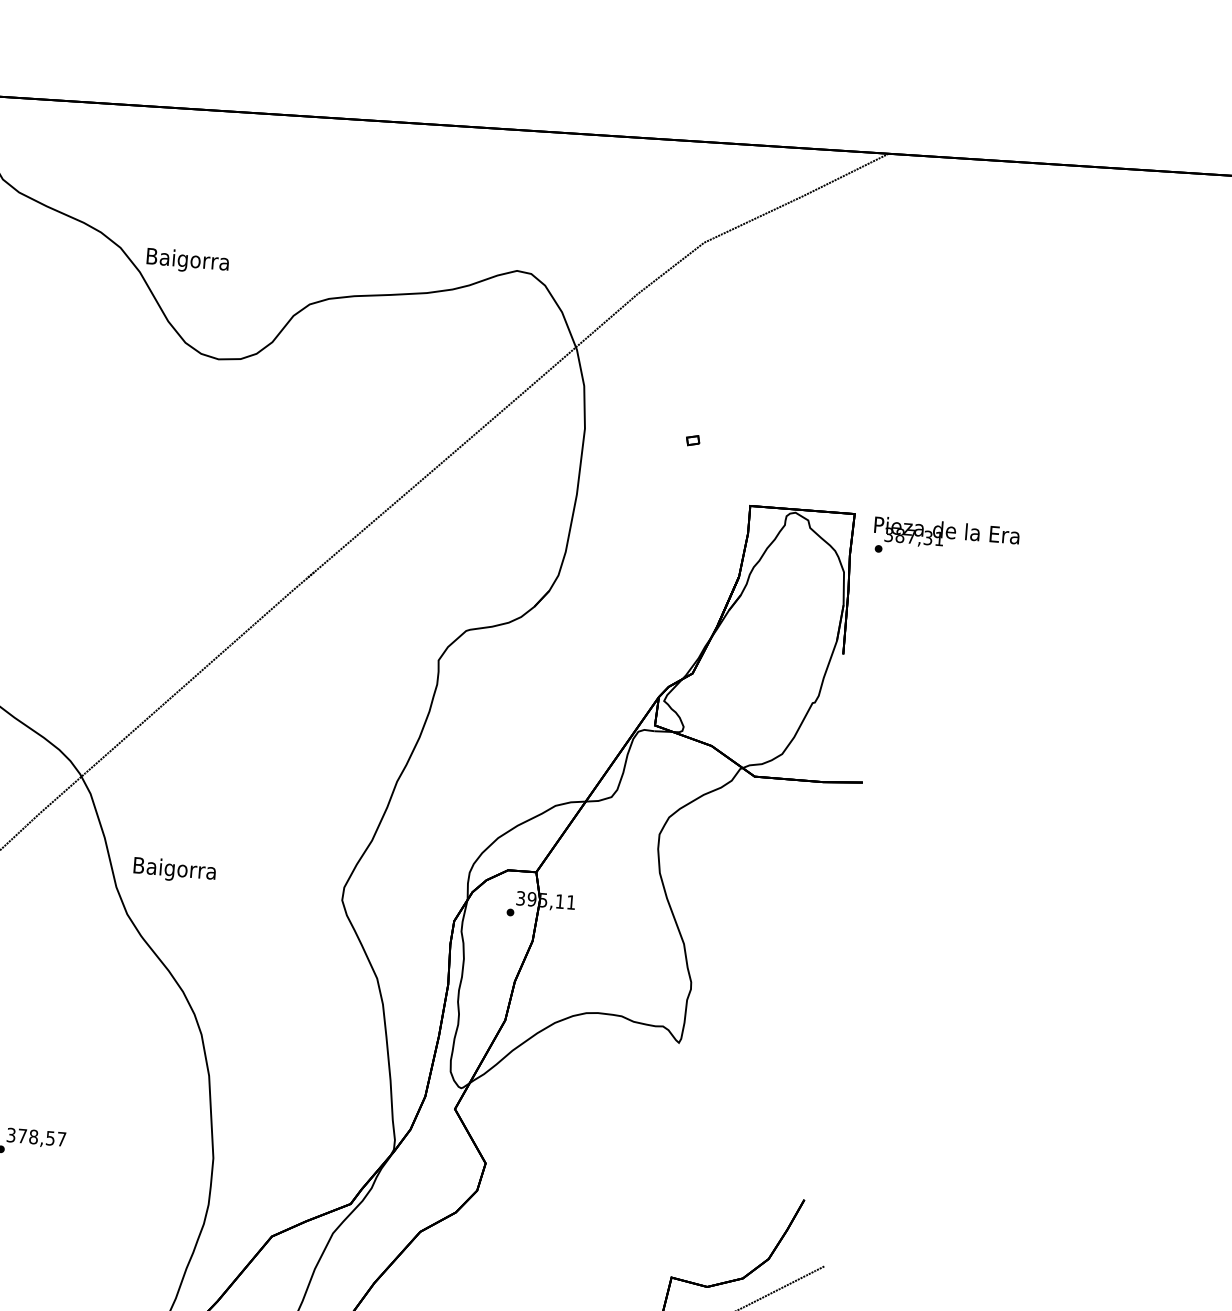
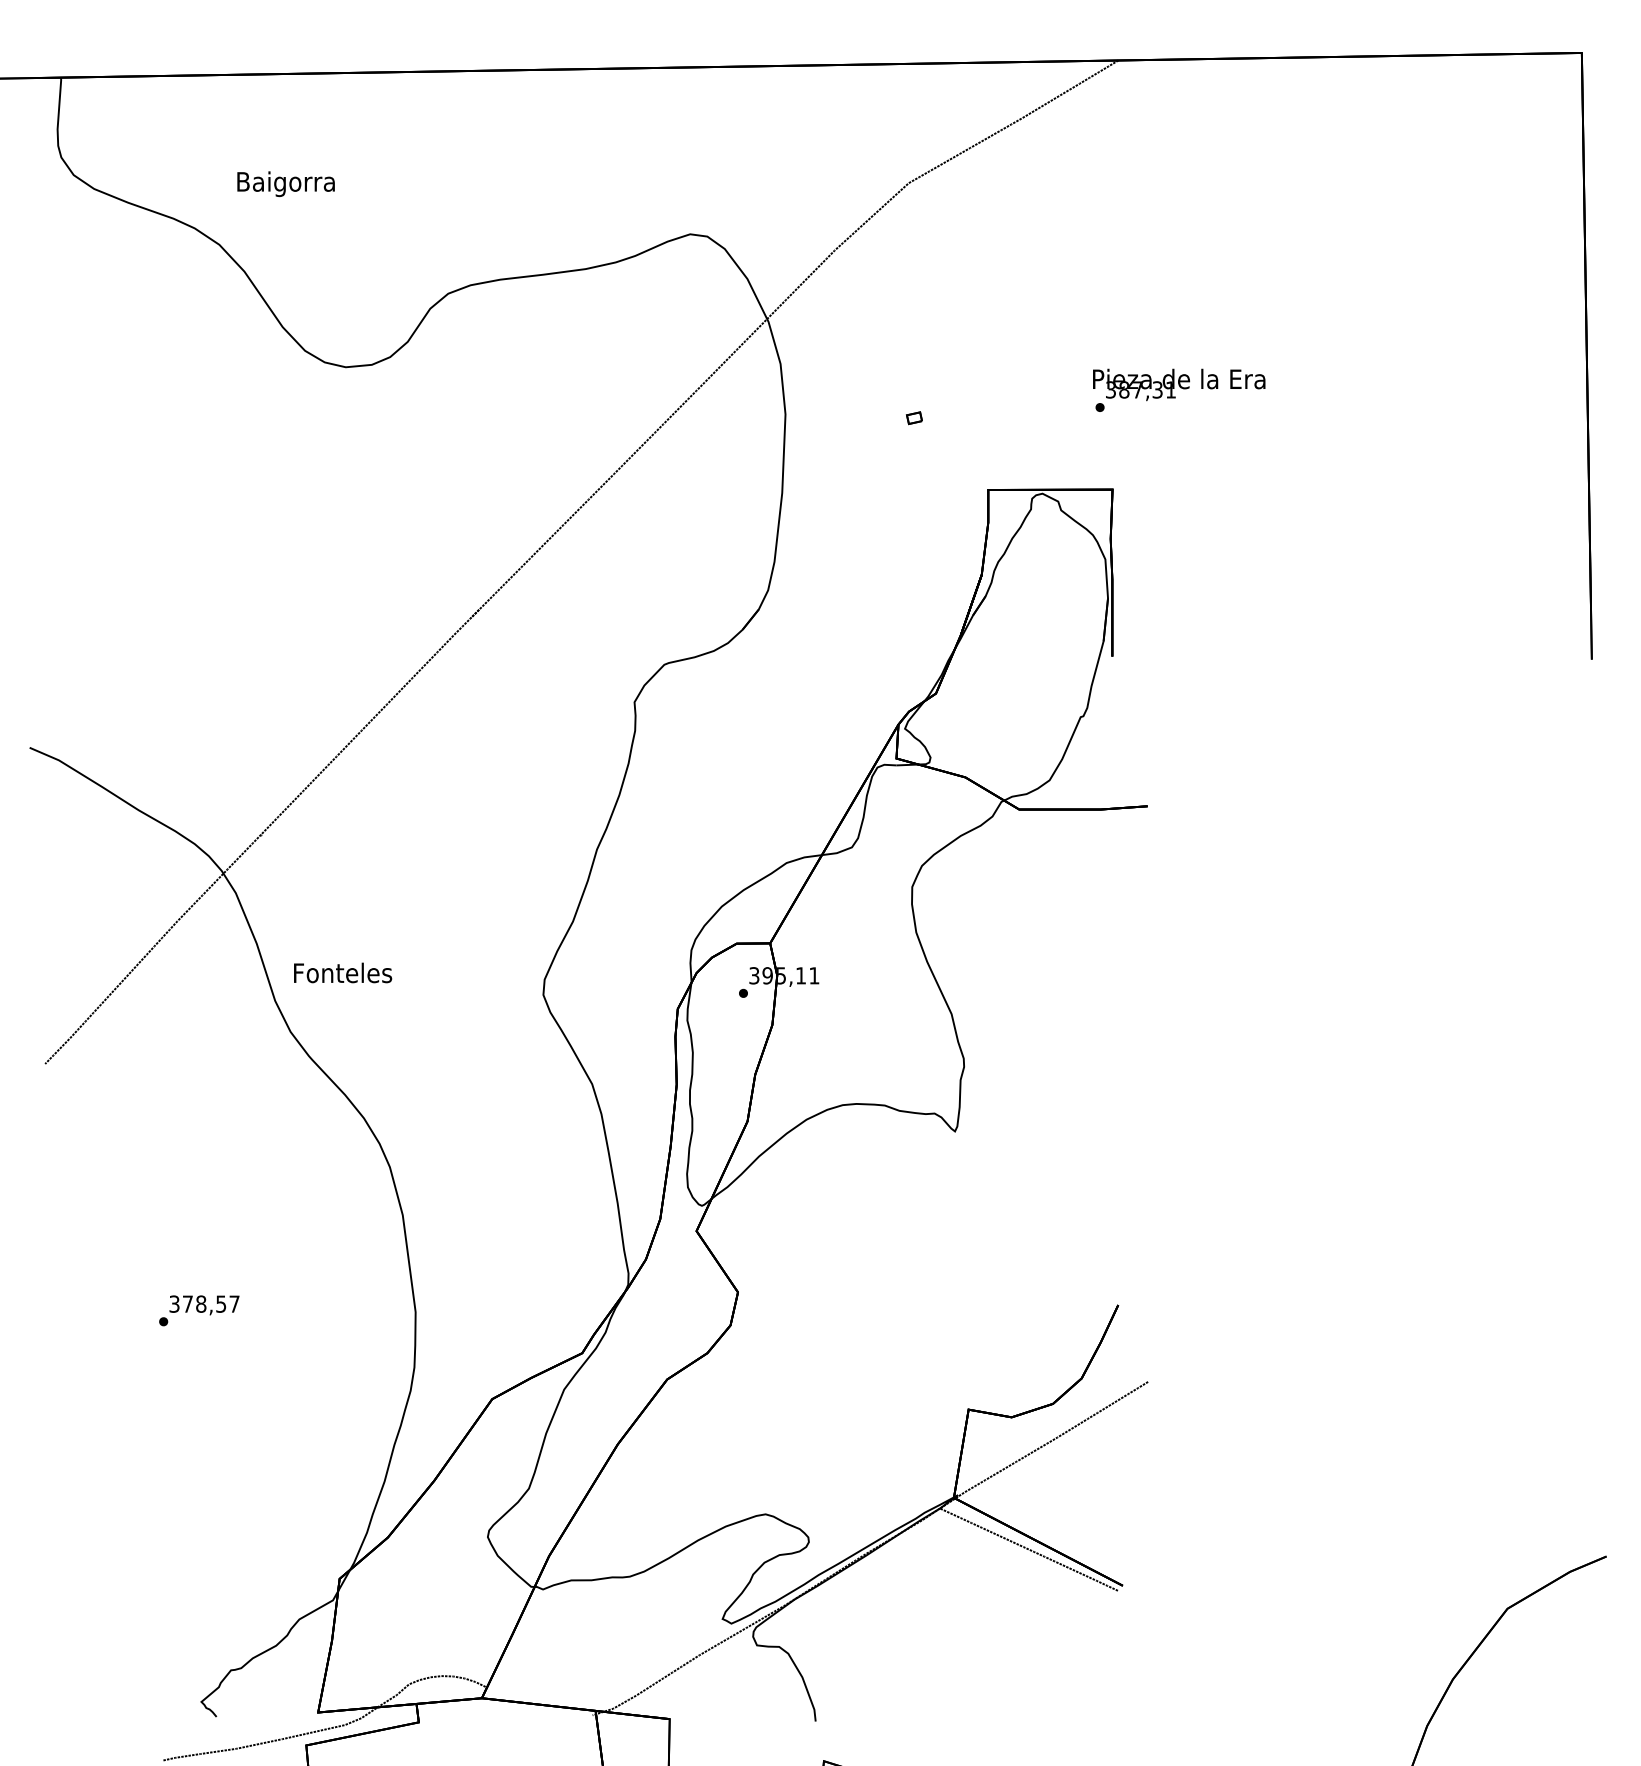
text: (187, 260) -> (285, 183), moved
text: (946, 539) -> (1179, 389), moved
text: (174, 870) -> (342, 975), Baigorra -> Fonteles

